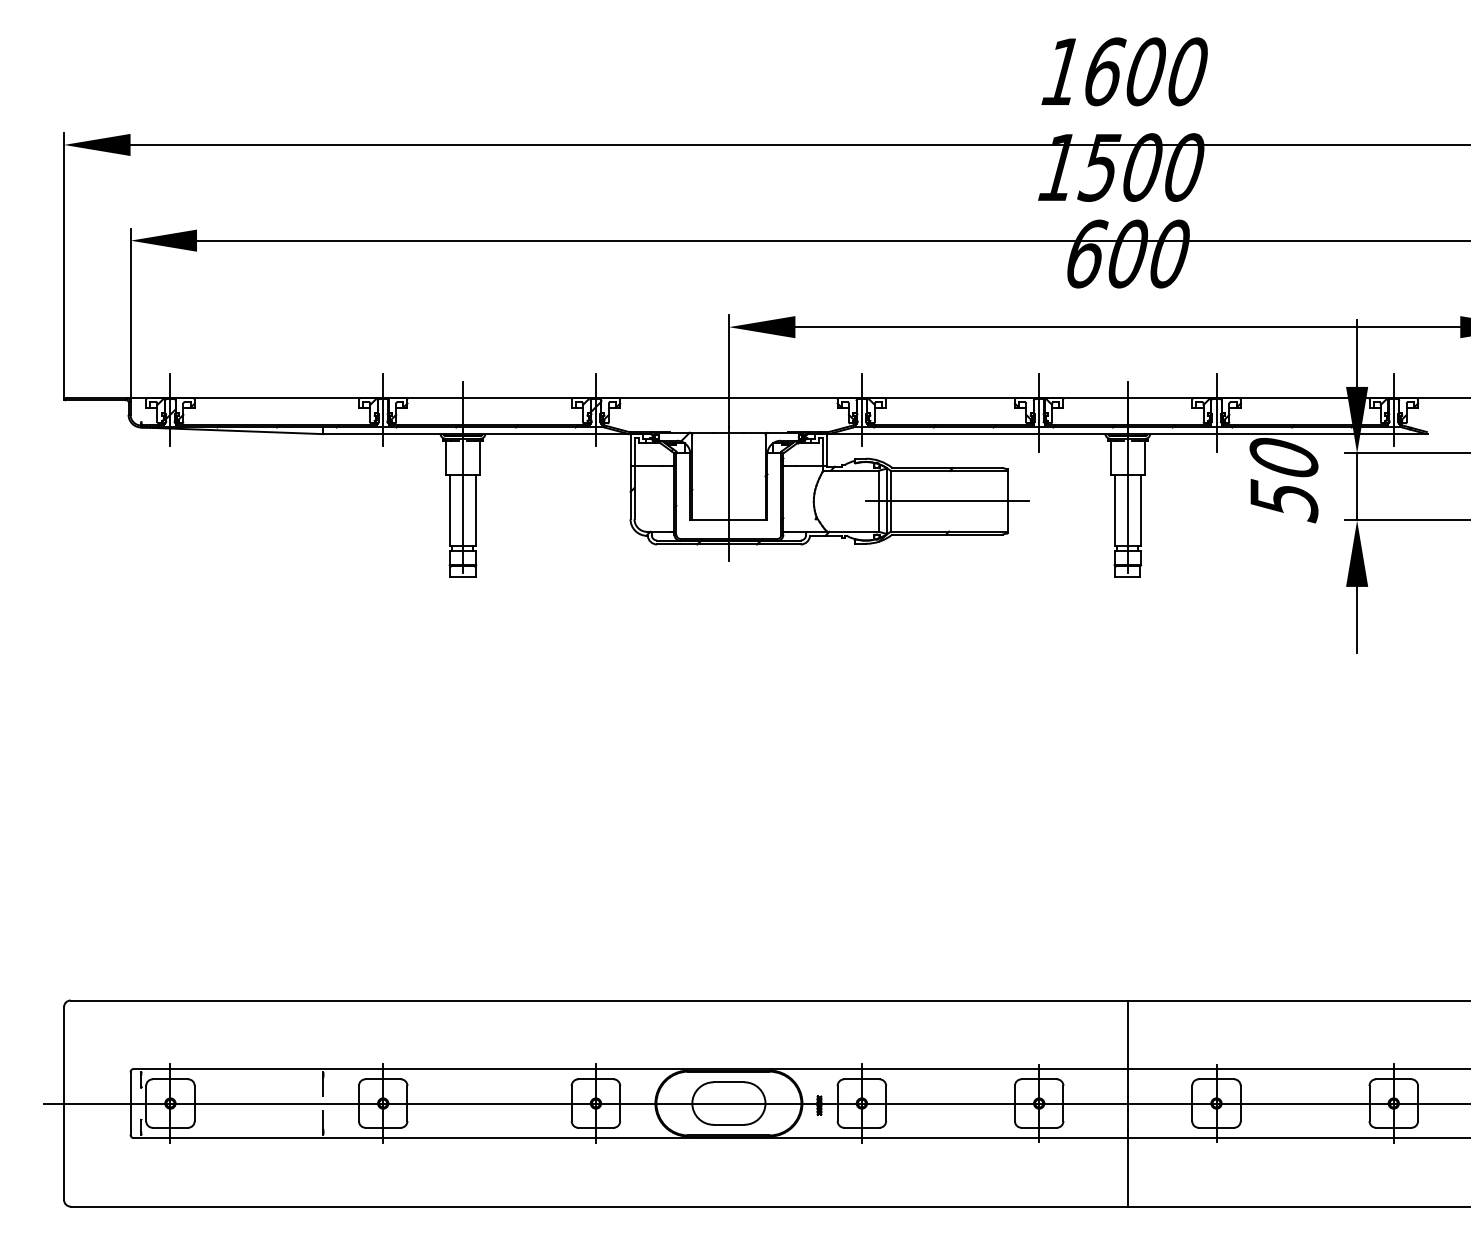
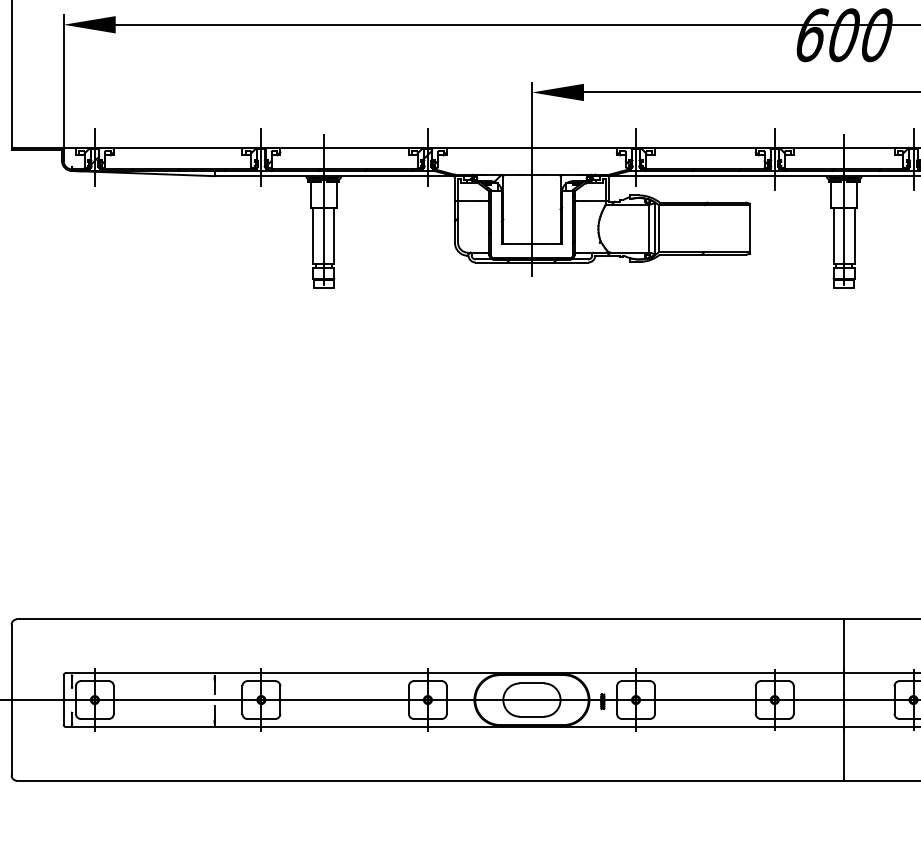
line: (947, 501) -> (703, 228), removed

